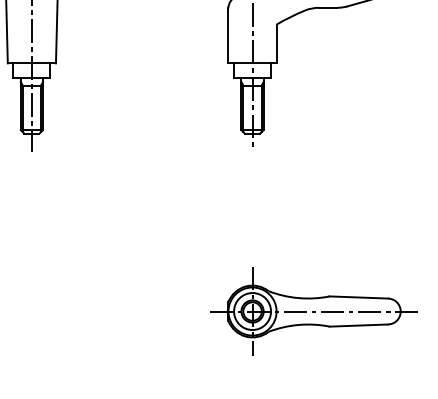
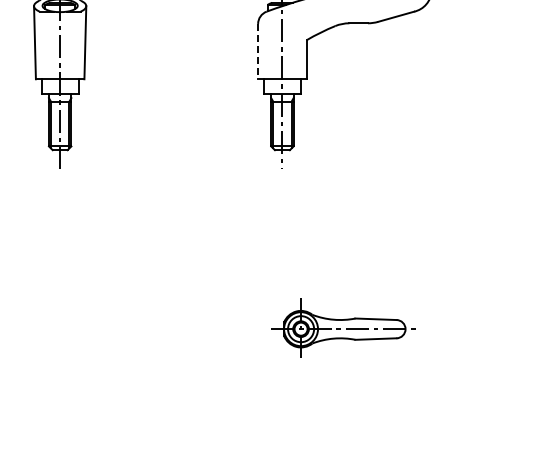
line: (228, 35) -> (258, 51), solid -> dashed
part: (314, 310) -> (344, 328), size x0.7

